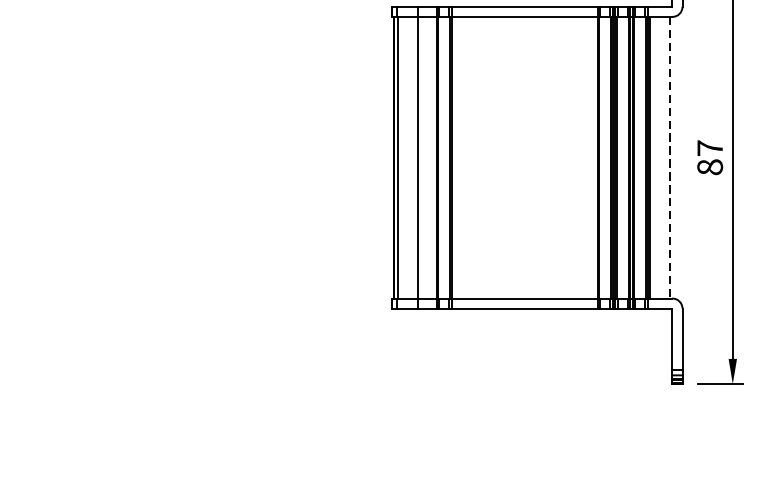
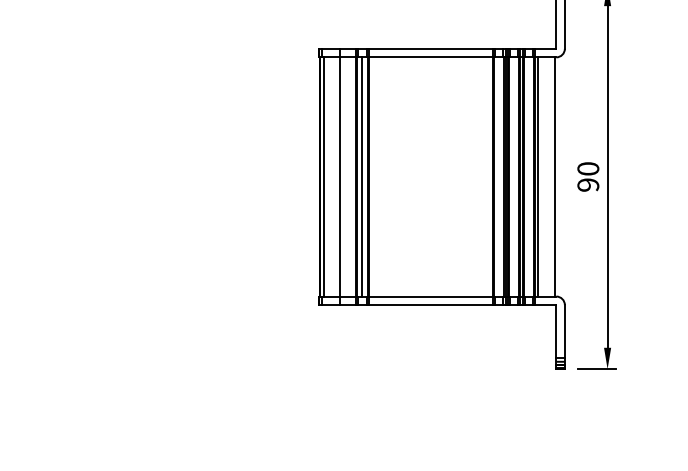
line: (444, 157) -> (362, 176), added
line: (670, 157) -> (554, 176), dashed -> solid
text: (710, 157) -> (588, 176), 87 -> 90

